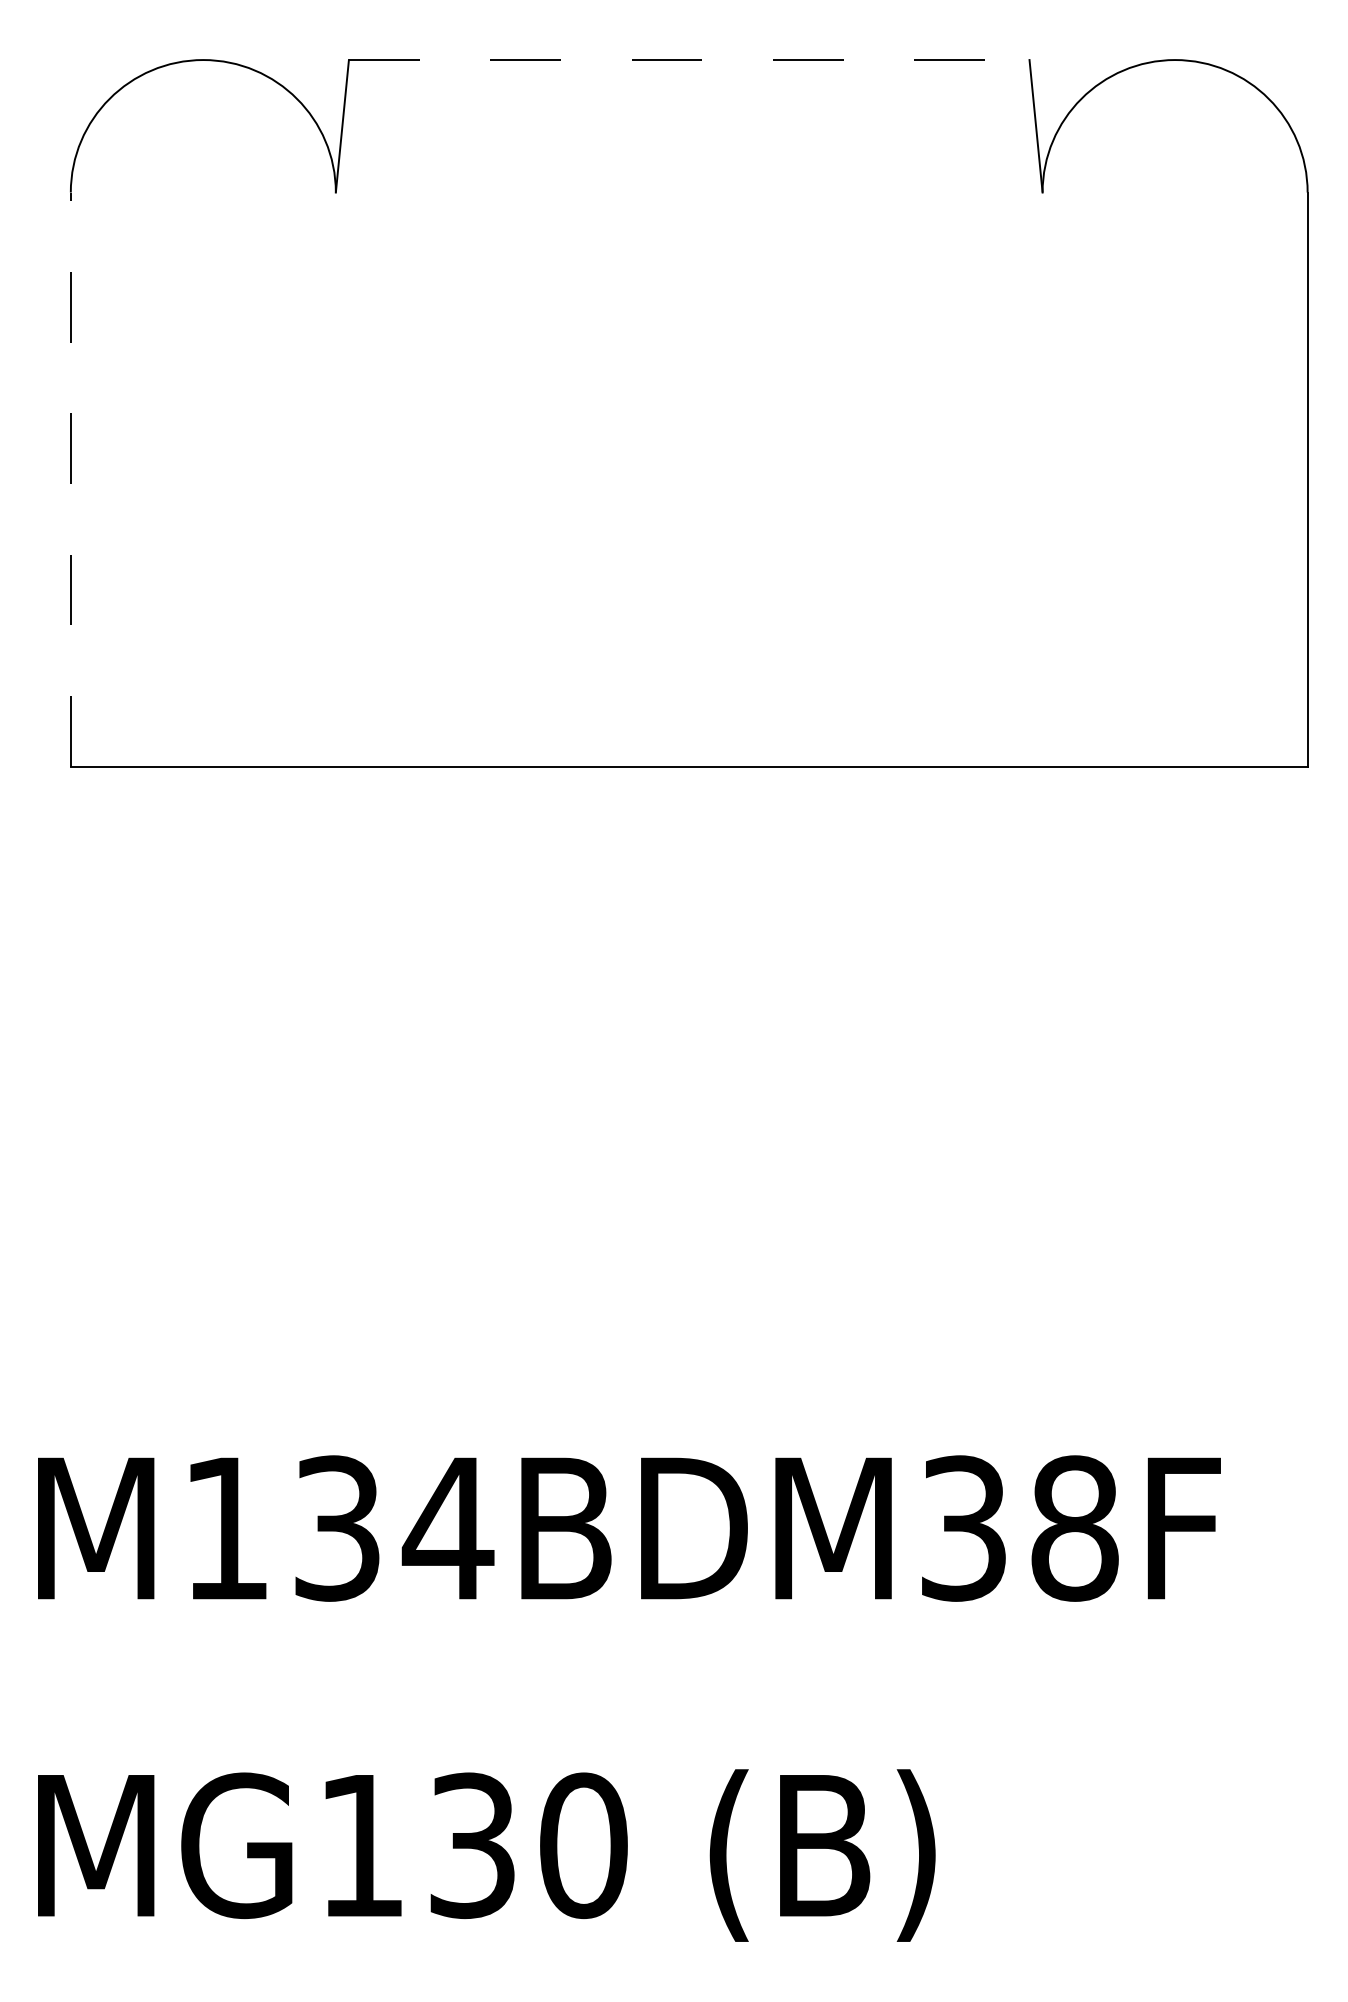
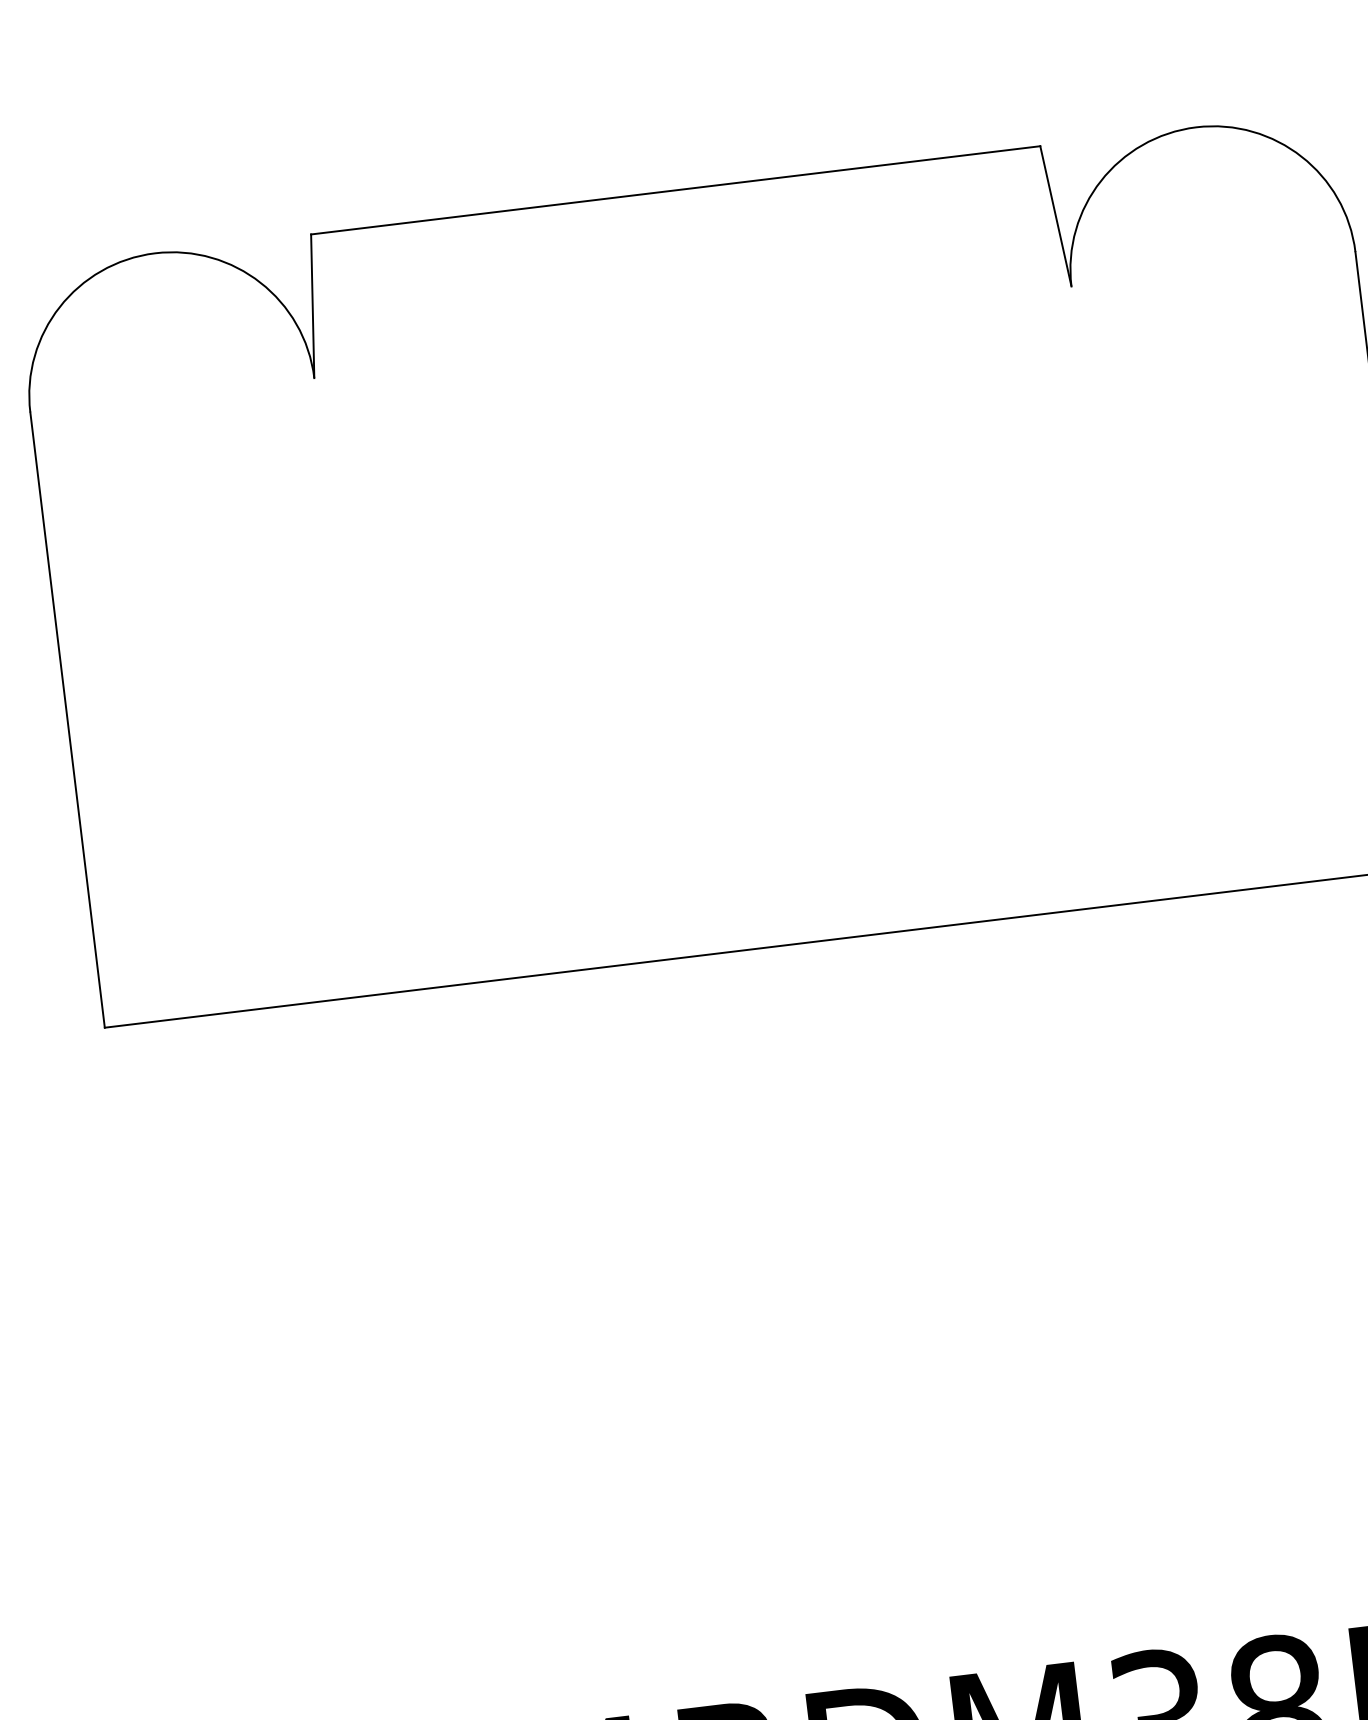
line: (689, 60) -> (676, 190), dashed -> solid
line: (70, 479) -> (67, 719), dashed -> solid

